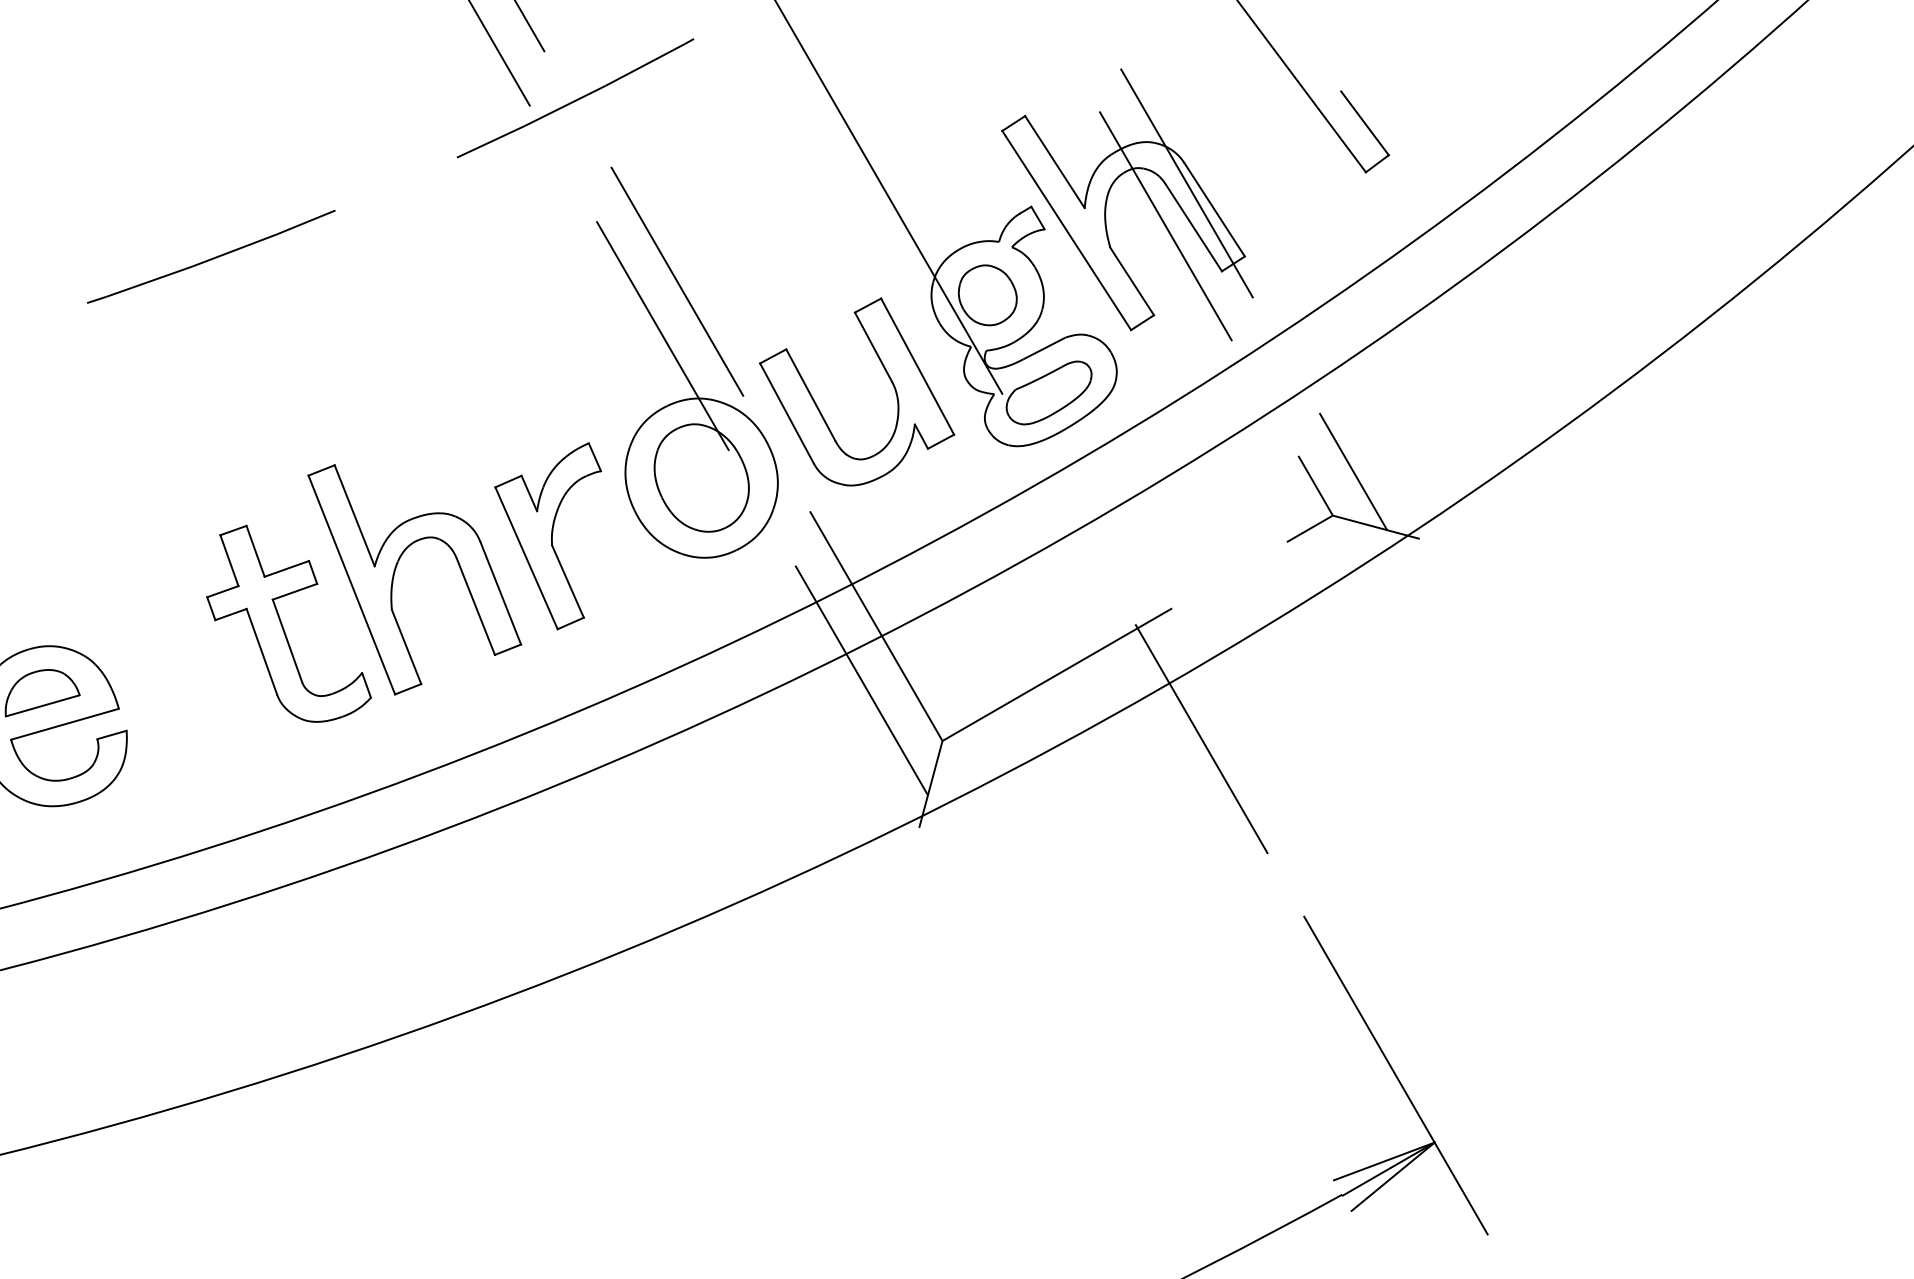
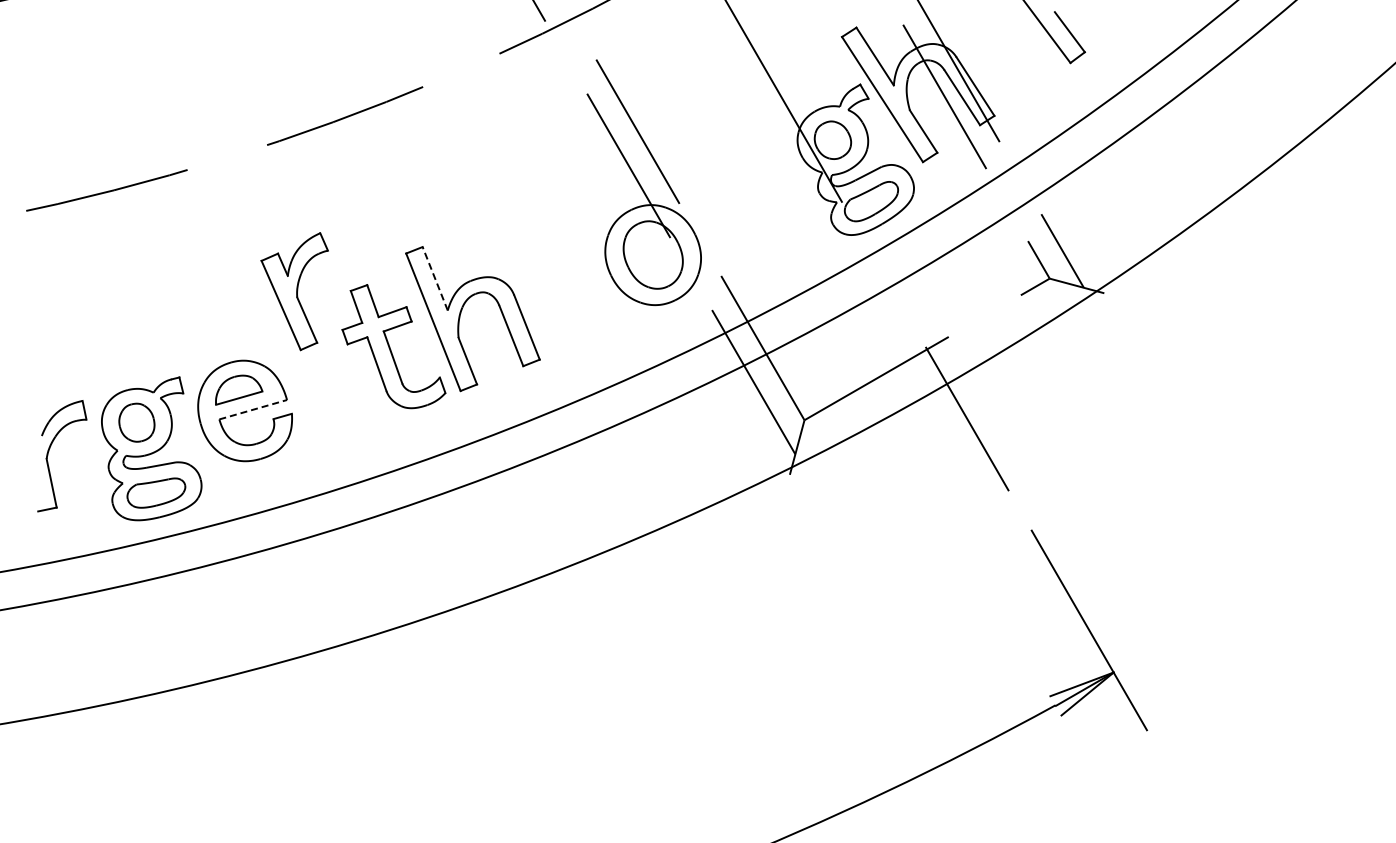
part: (886, 375) -> (769, 190), removed
line: (355, 515) -> (435, 278), solid -> dashed
part: (547, 536) -> (294, 291), moved
line: (65, 723) -> (253, 409), solid -> dashed

